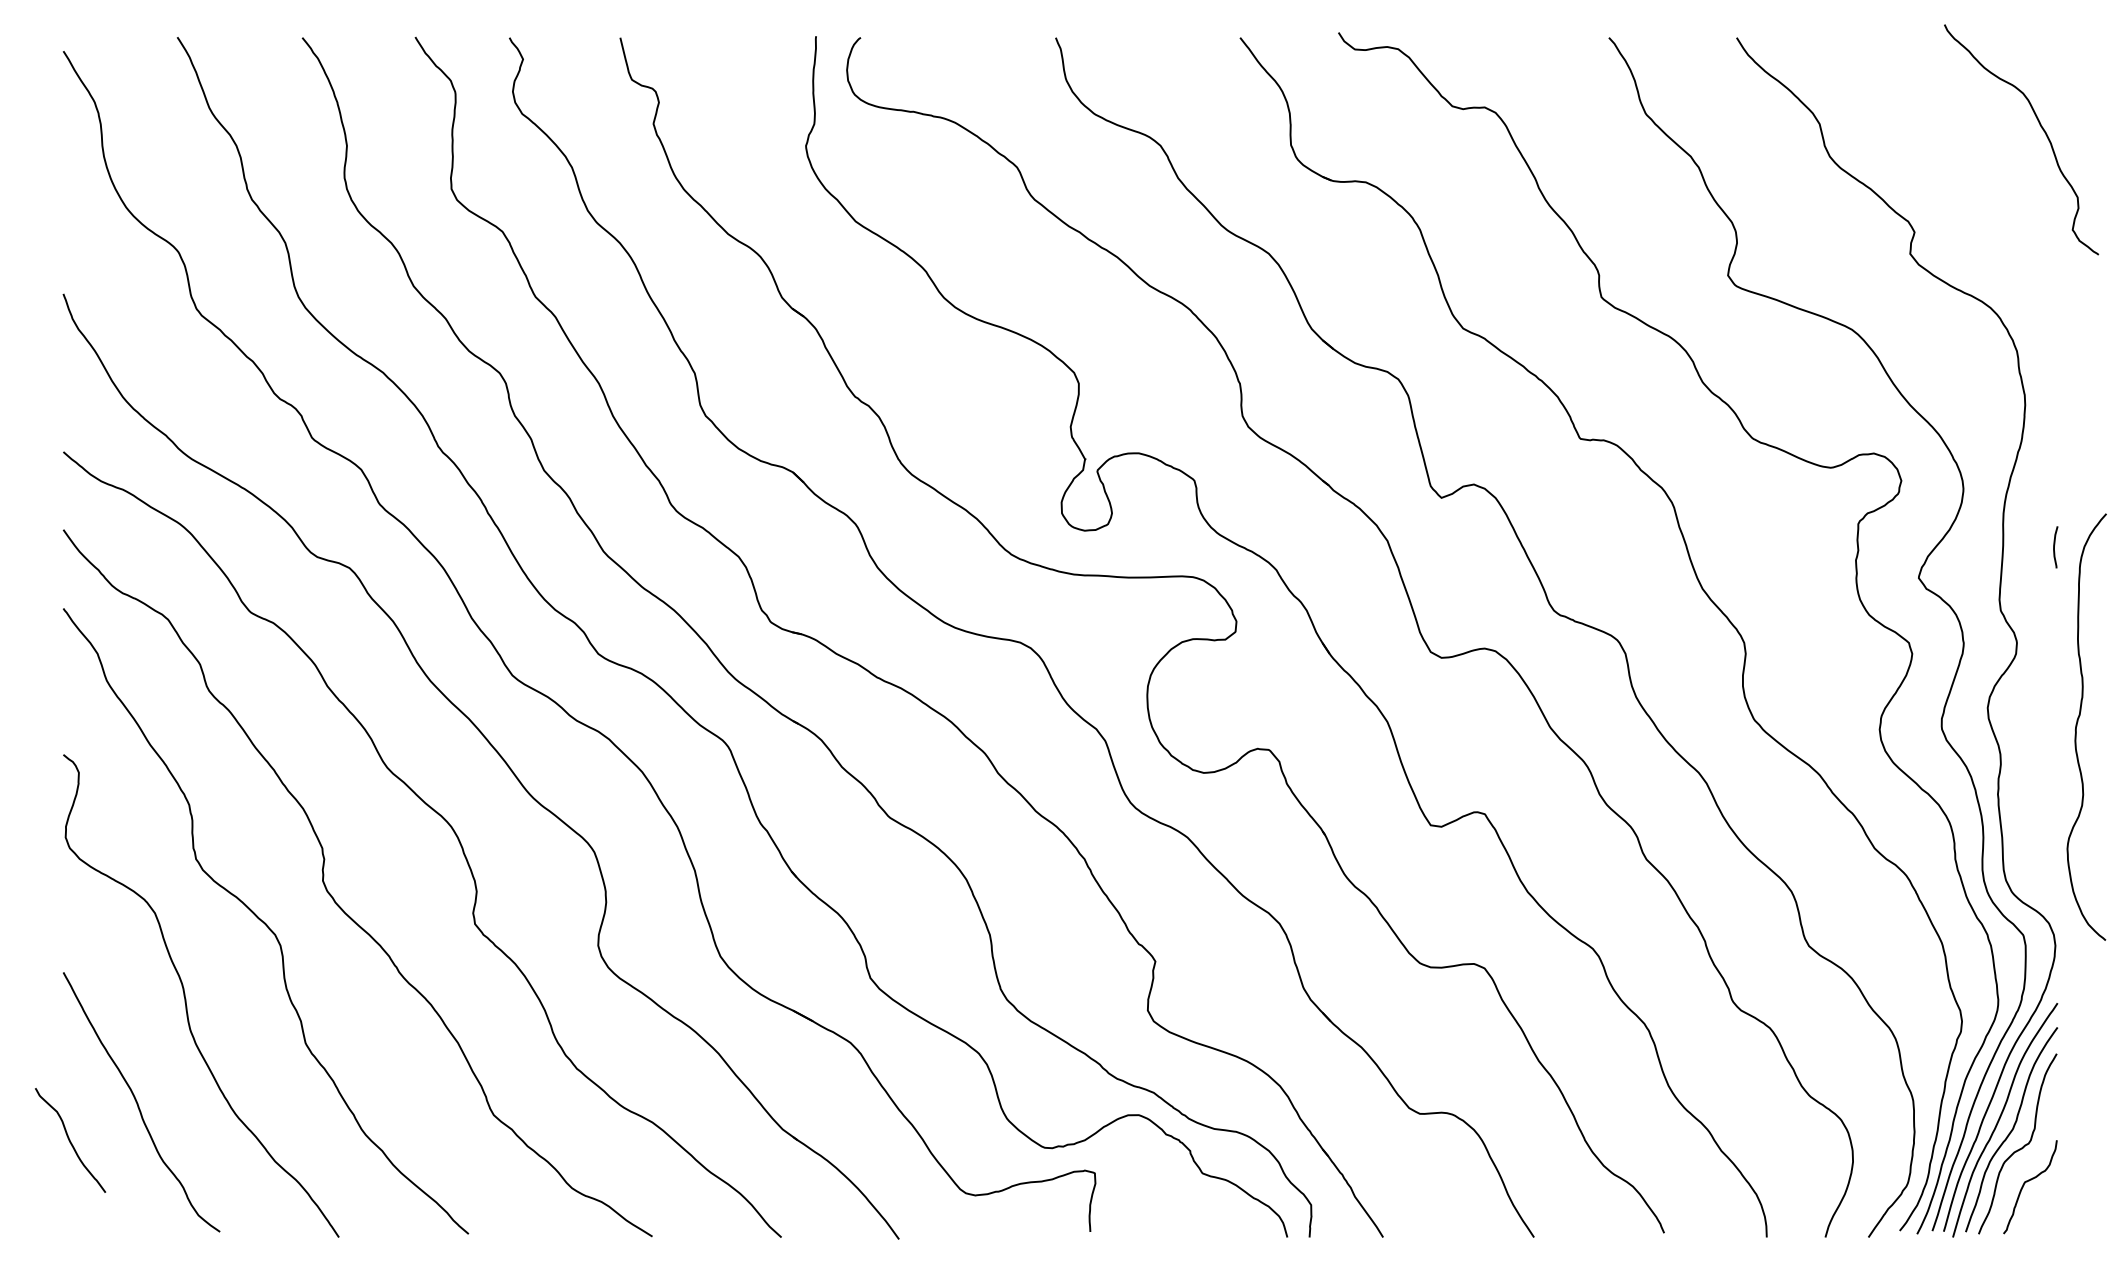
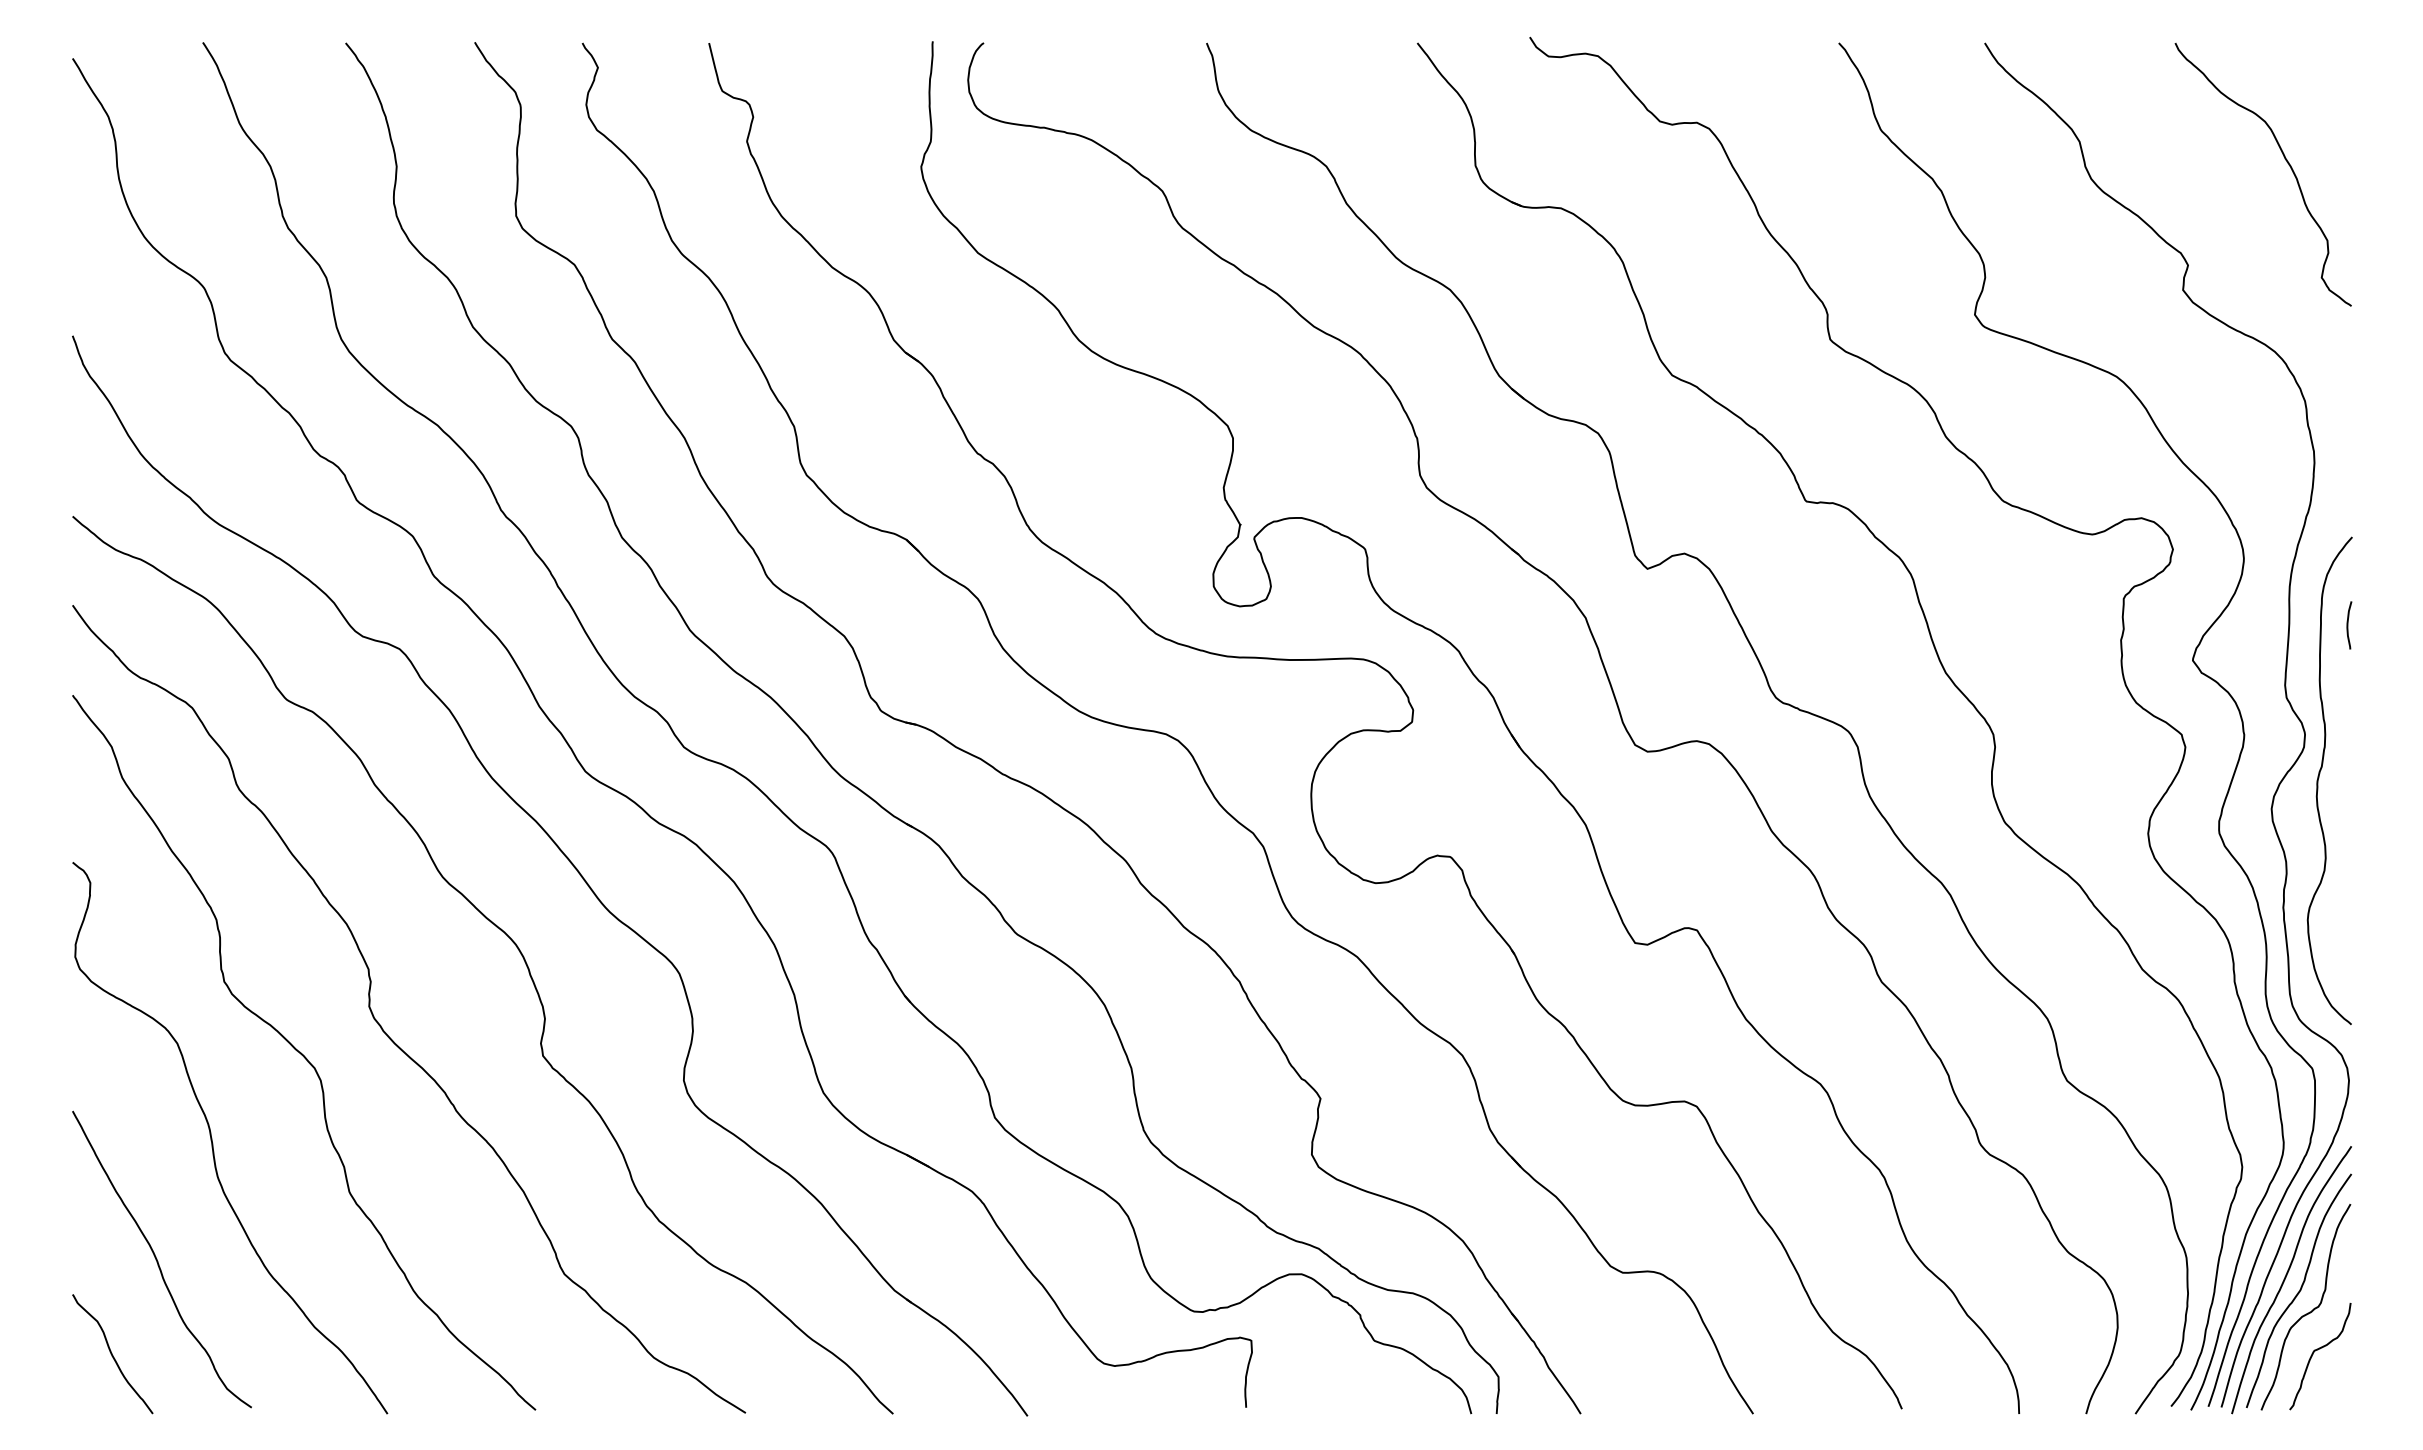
curve: (2040, 127) -> (2285, 160), moved
curve: (2077, 725) -> (2319, 778), moved
curve: (70, 1140) -> (112, 1354), moved

